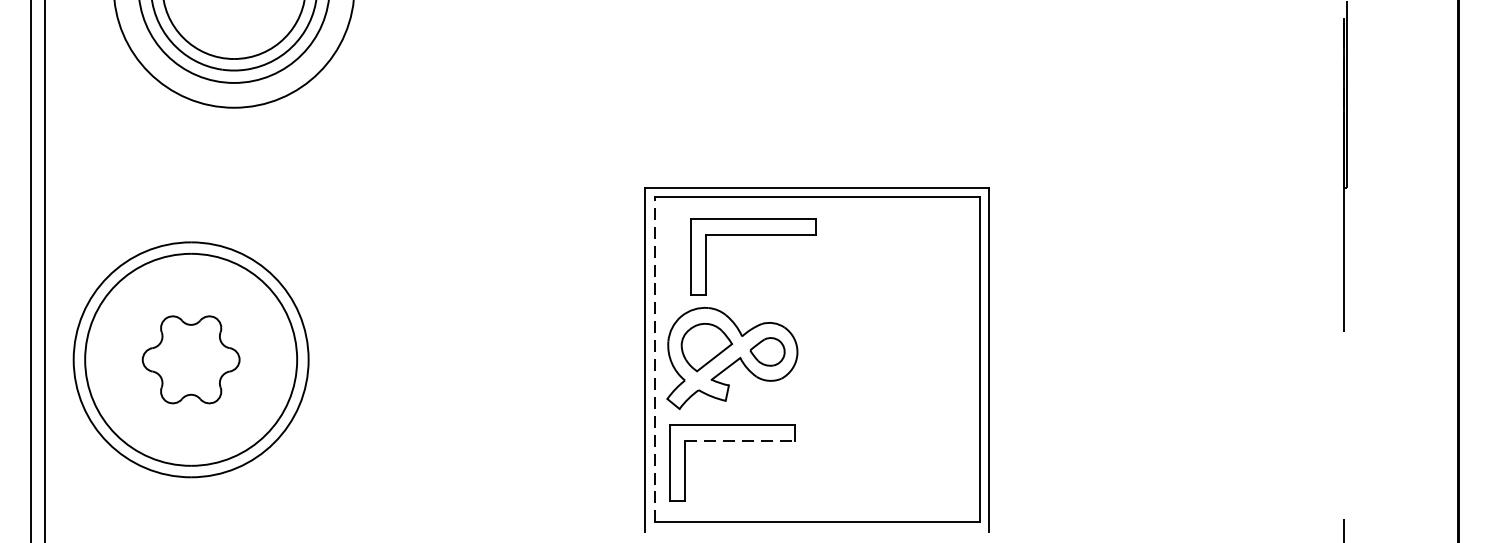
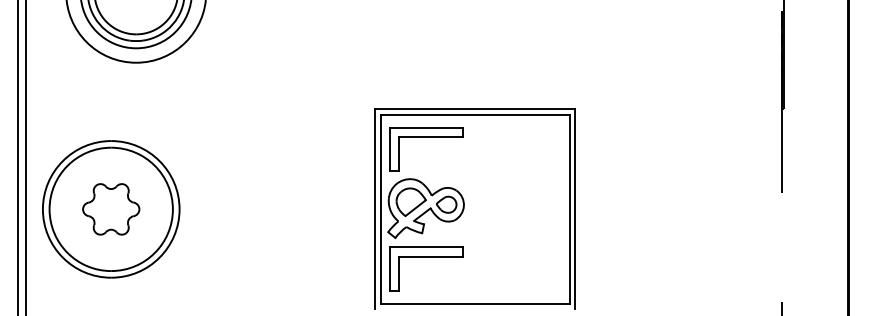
part: (753, 236) -> (426, 137), moved
line: (654, 360) -> (380, 209), dashed -> solid
line: (741, 440) -> (431, 256), dashed -> solid

